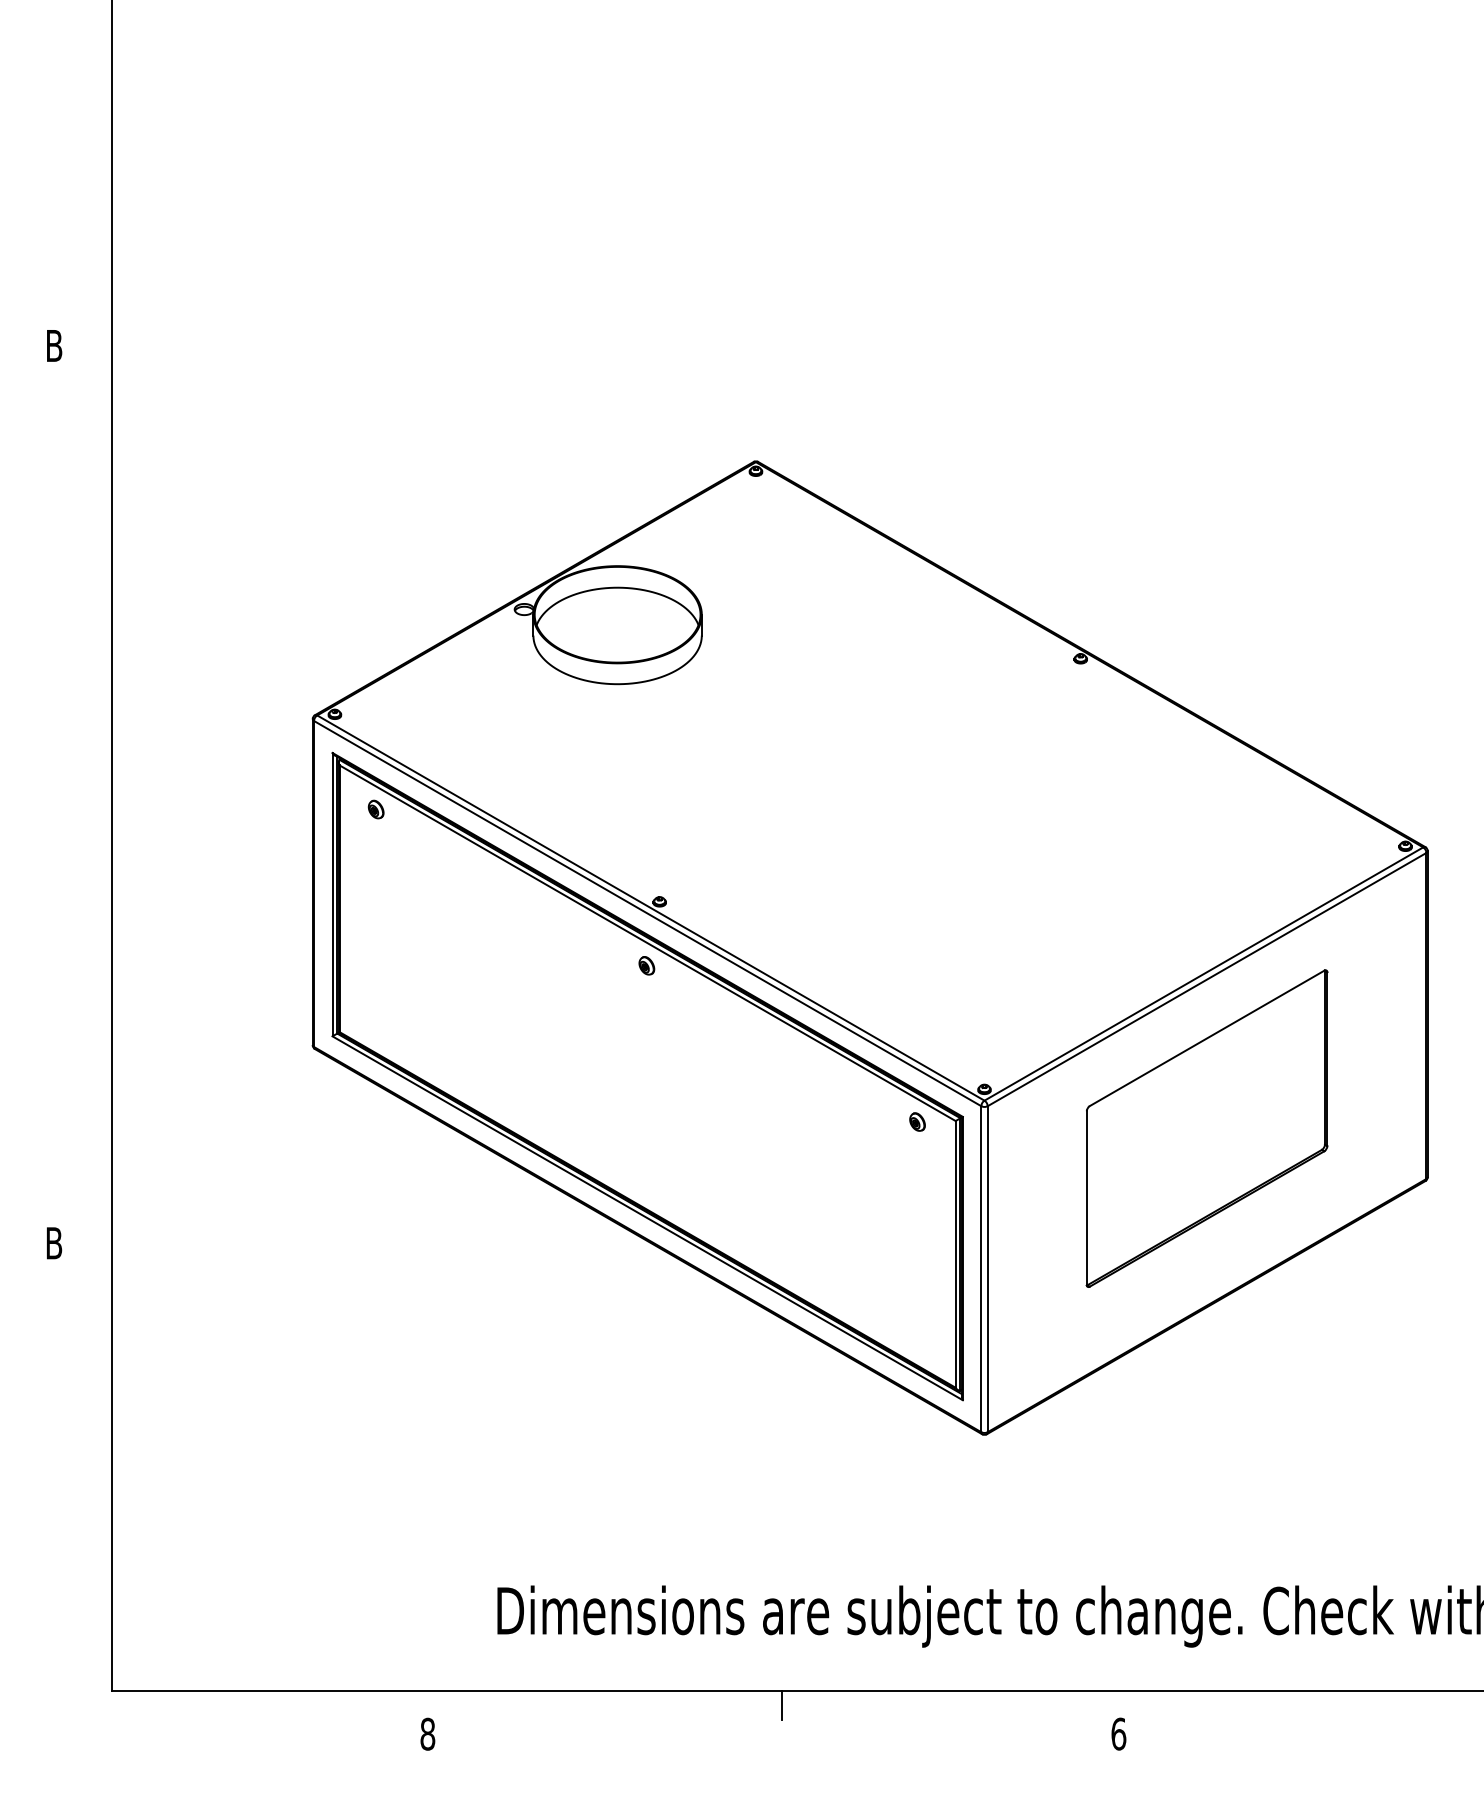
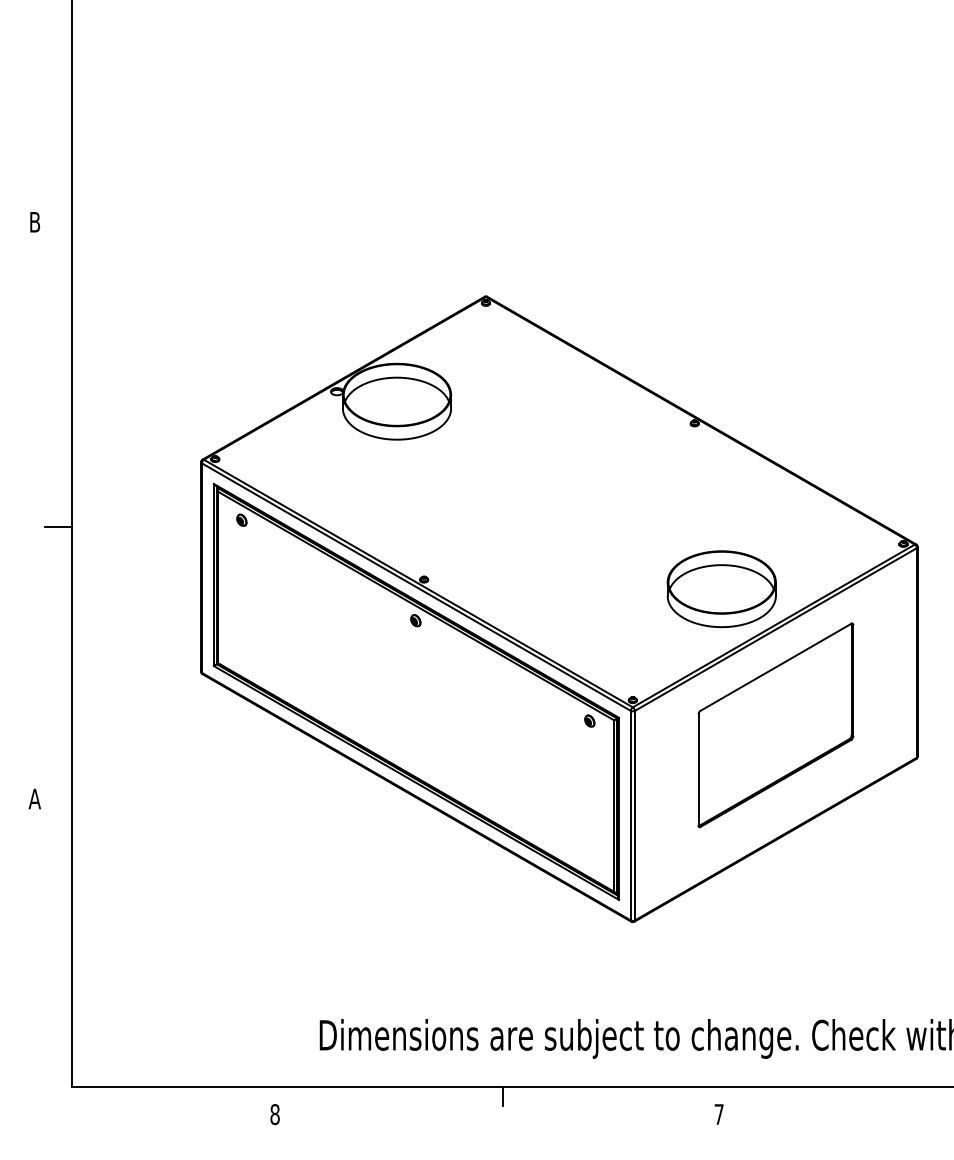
line: (90, 819) -> (58, 526), added
part: (1122, 915) -> (721, 588), added
text: (53, 1242) -> (34, 798), B -> A
text: (1117, 1734) -> (718, 1114), 6 -> 7

